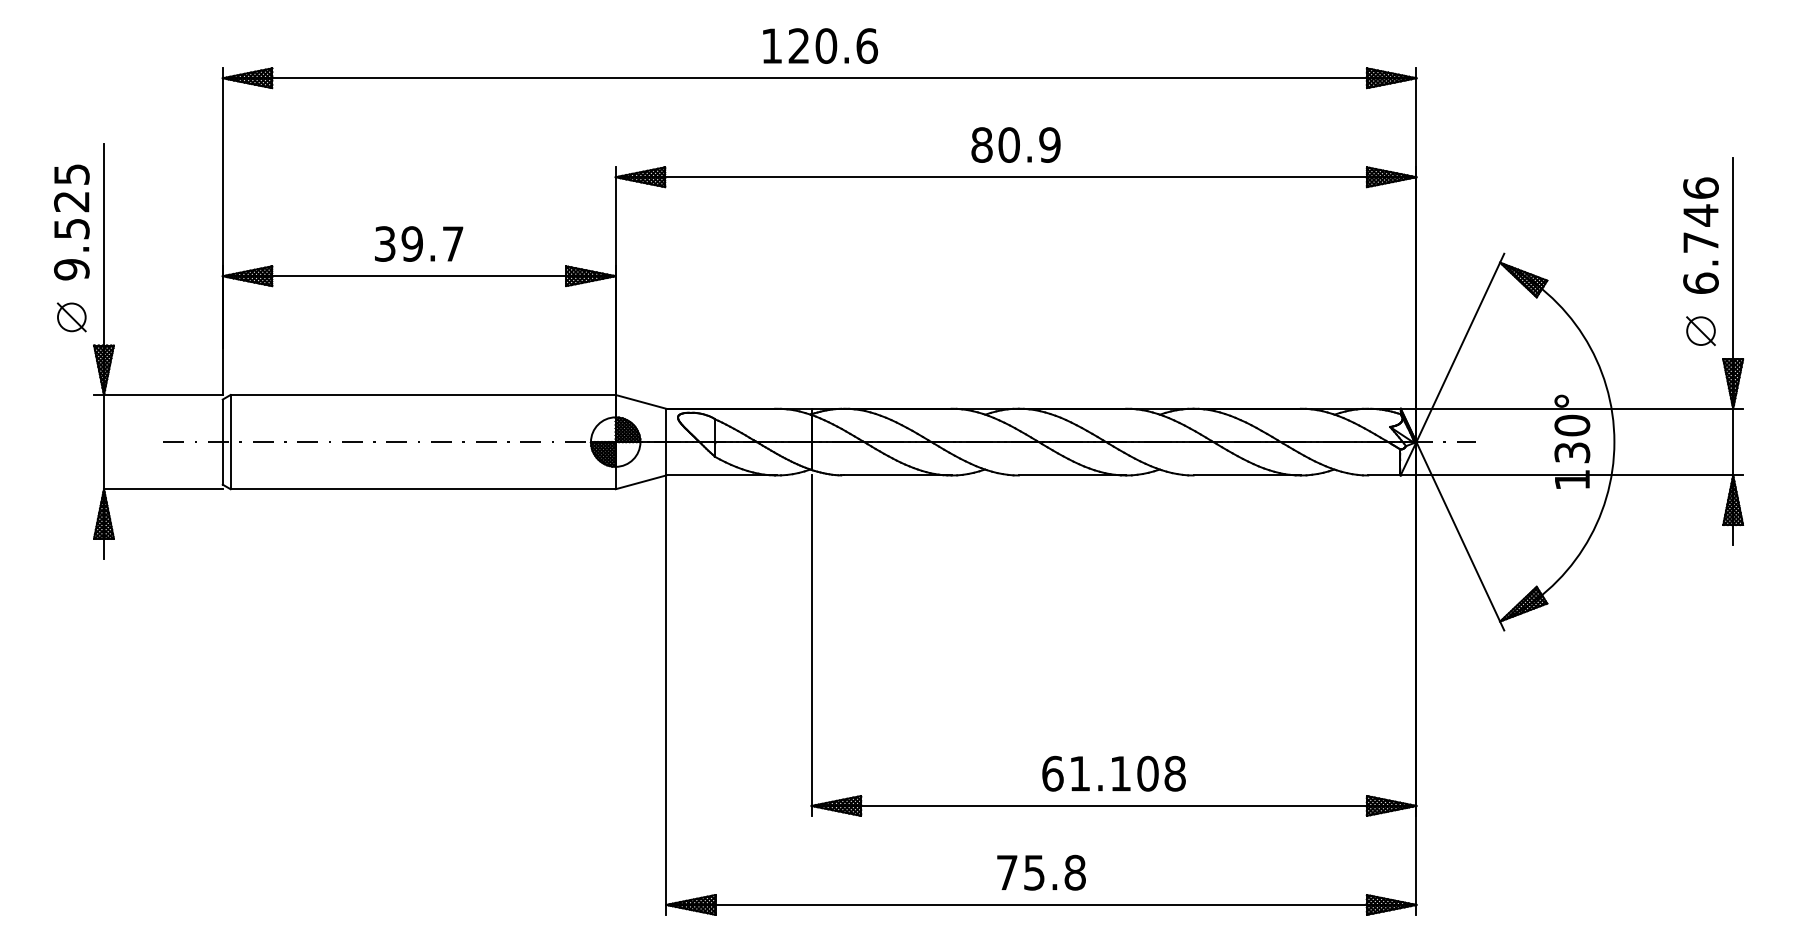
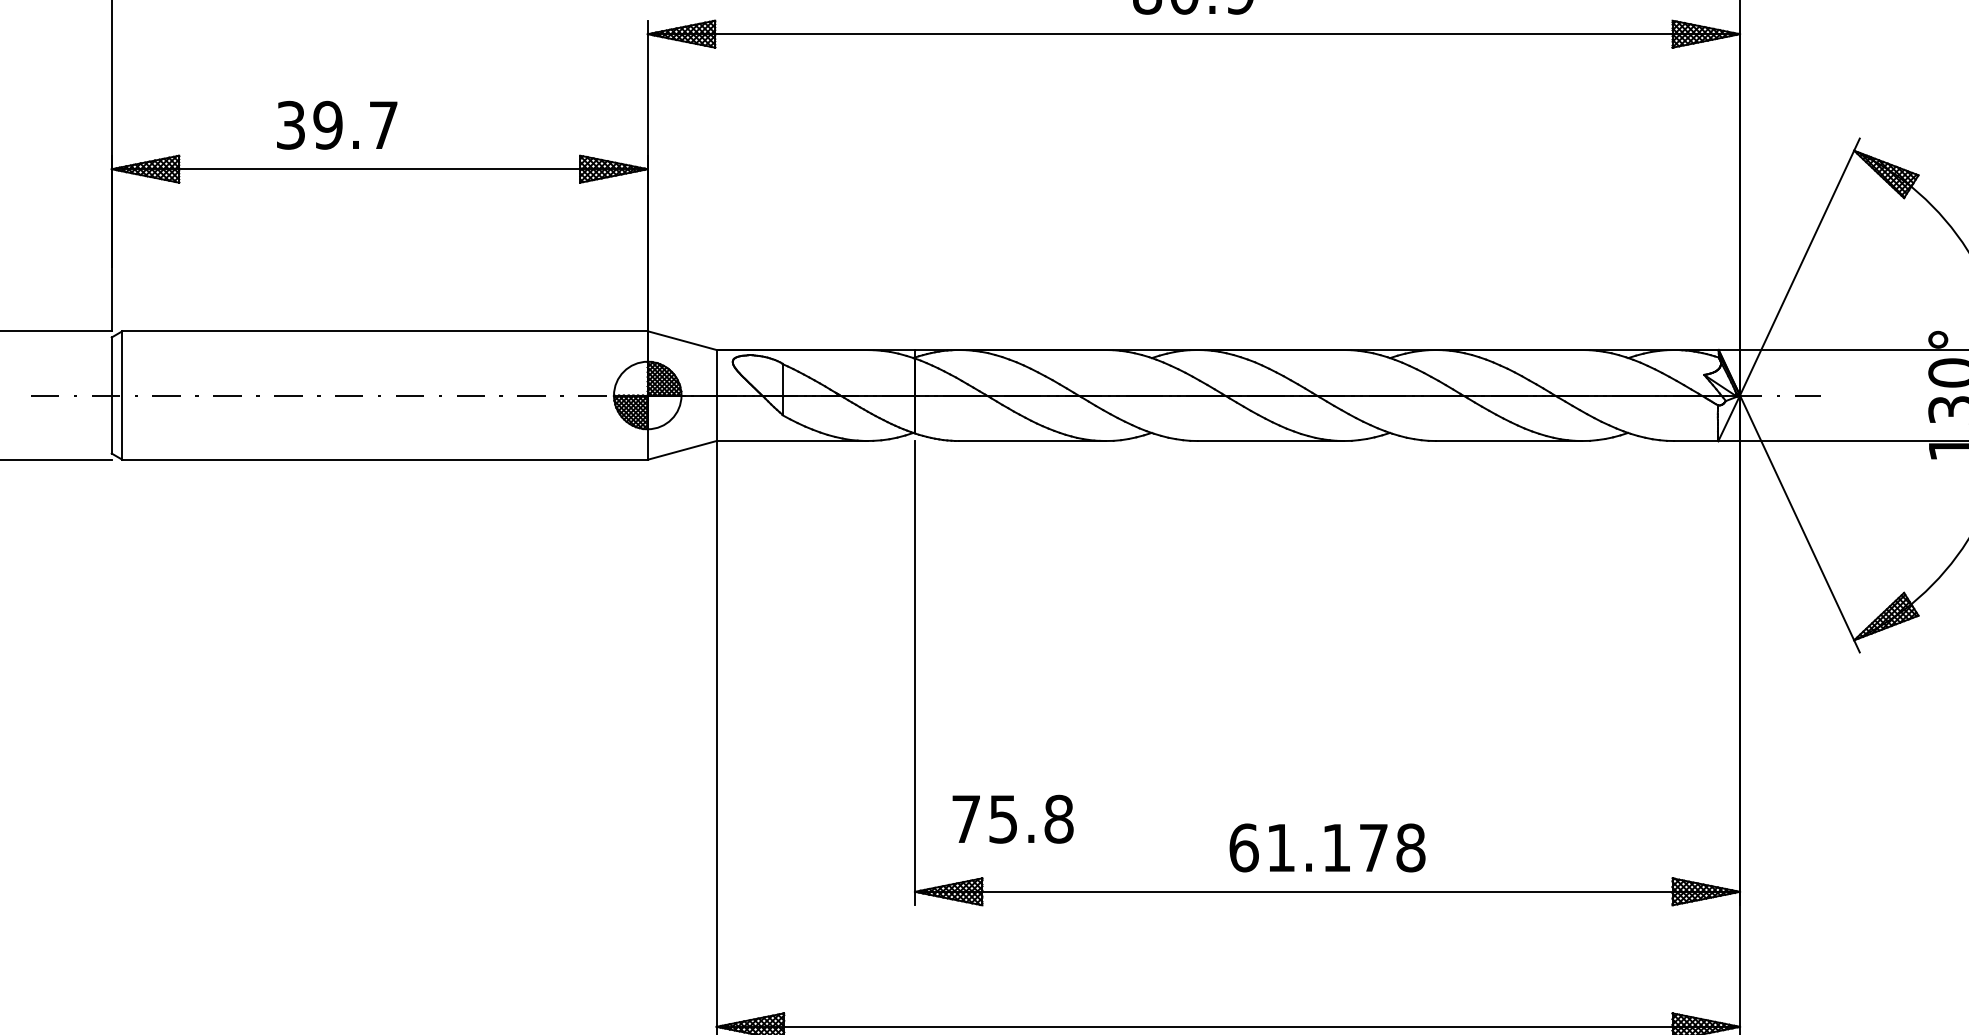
text: (419, 243) -> (337, 124), moved
text: (1147, 773) -> (1373, 847), 61.108 -> 61.178
text: (1041, 872) -> (1013, 818), moved

